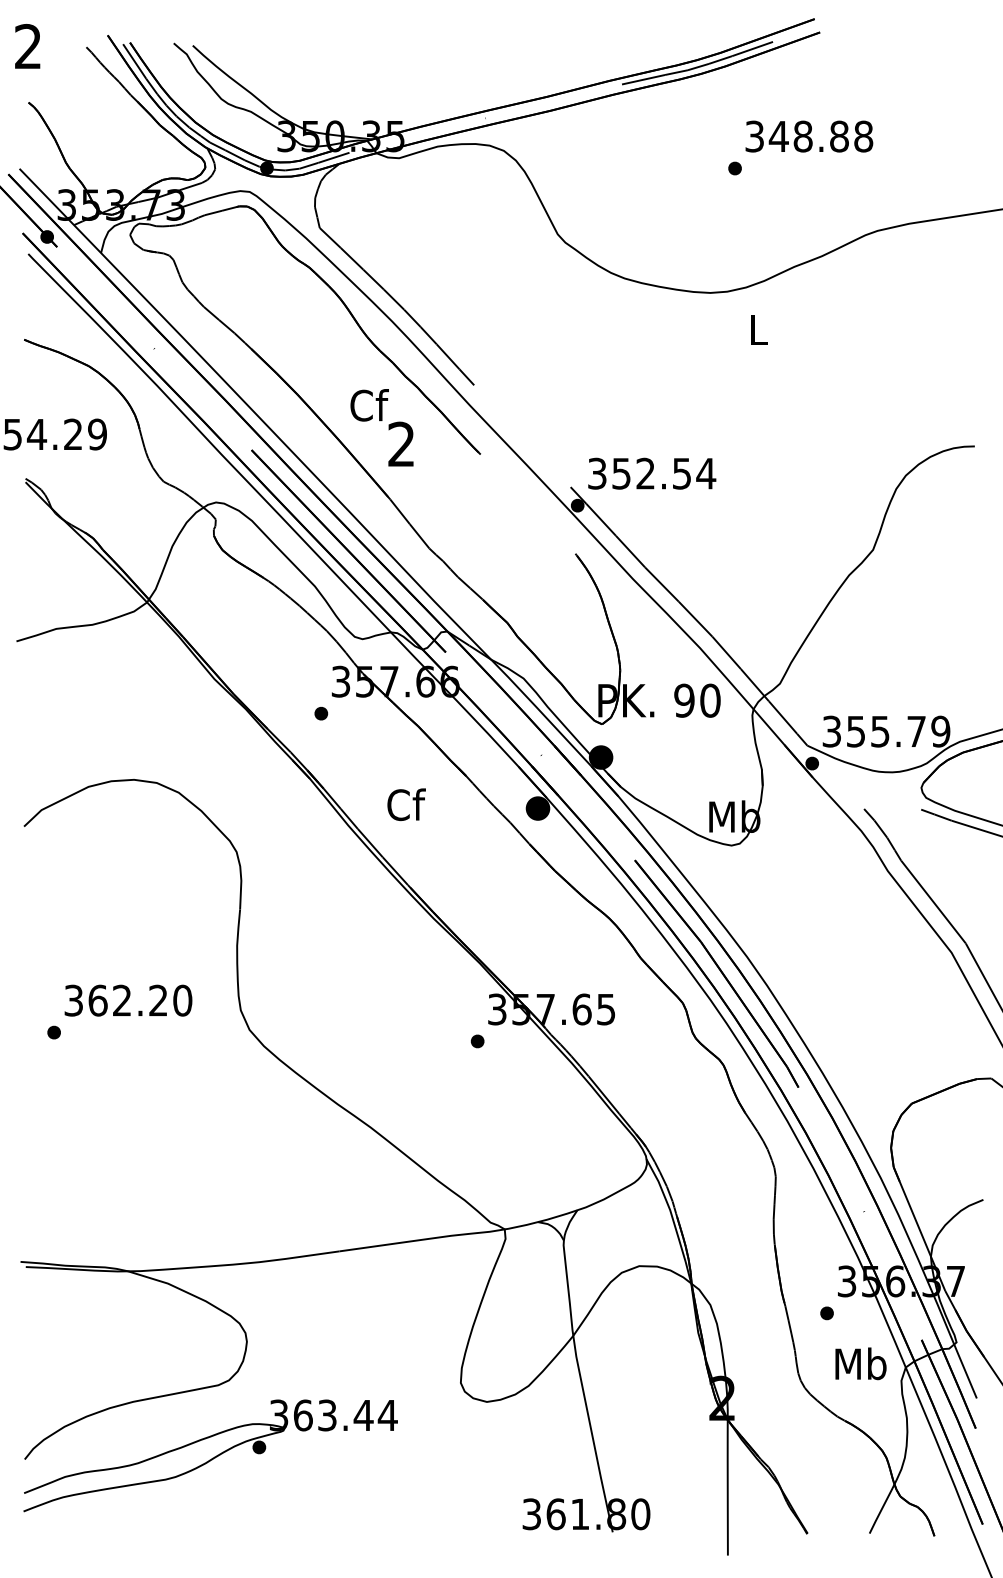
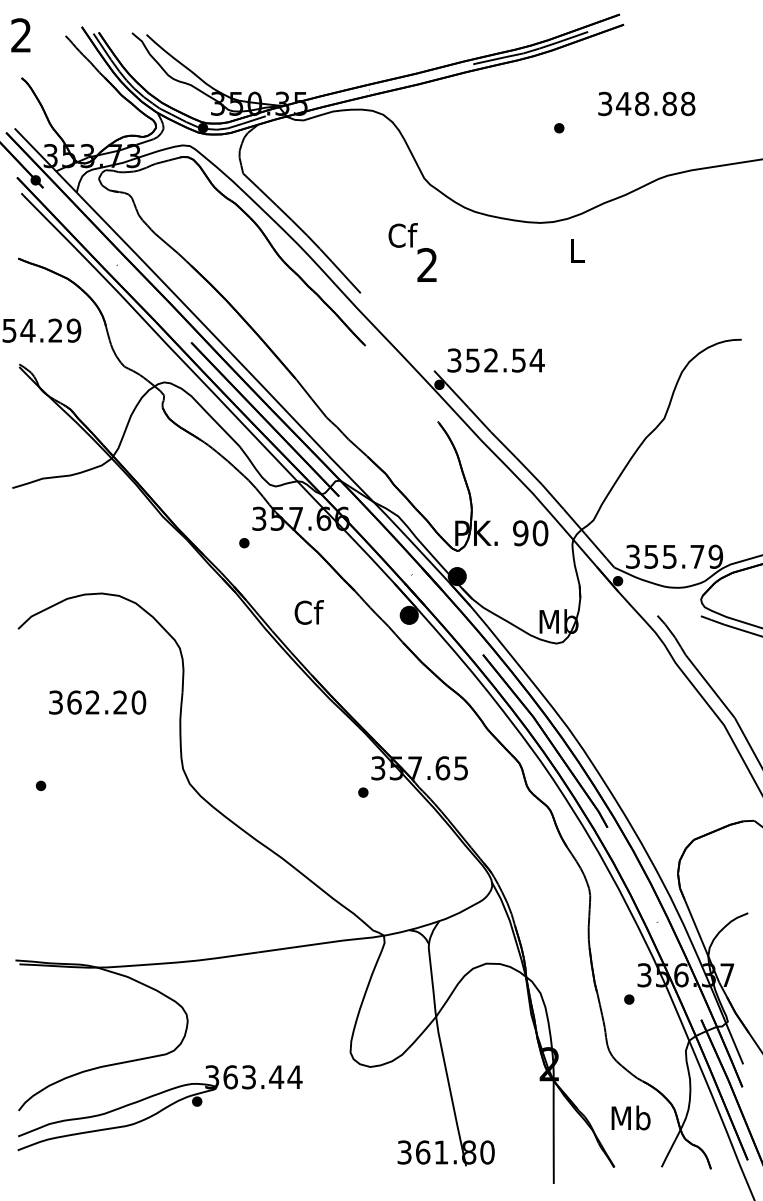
text: (808, 135) -> (646, 103), moved
text: (381, 427) -> (412, 252), moved
text: (128, 1000) -> (97, 702), moved
text: (860, 1363) -> (630, 1117), moved

